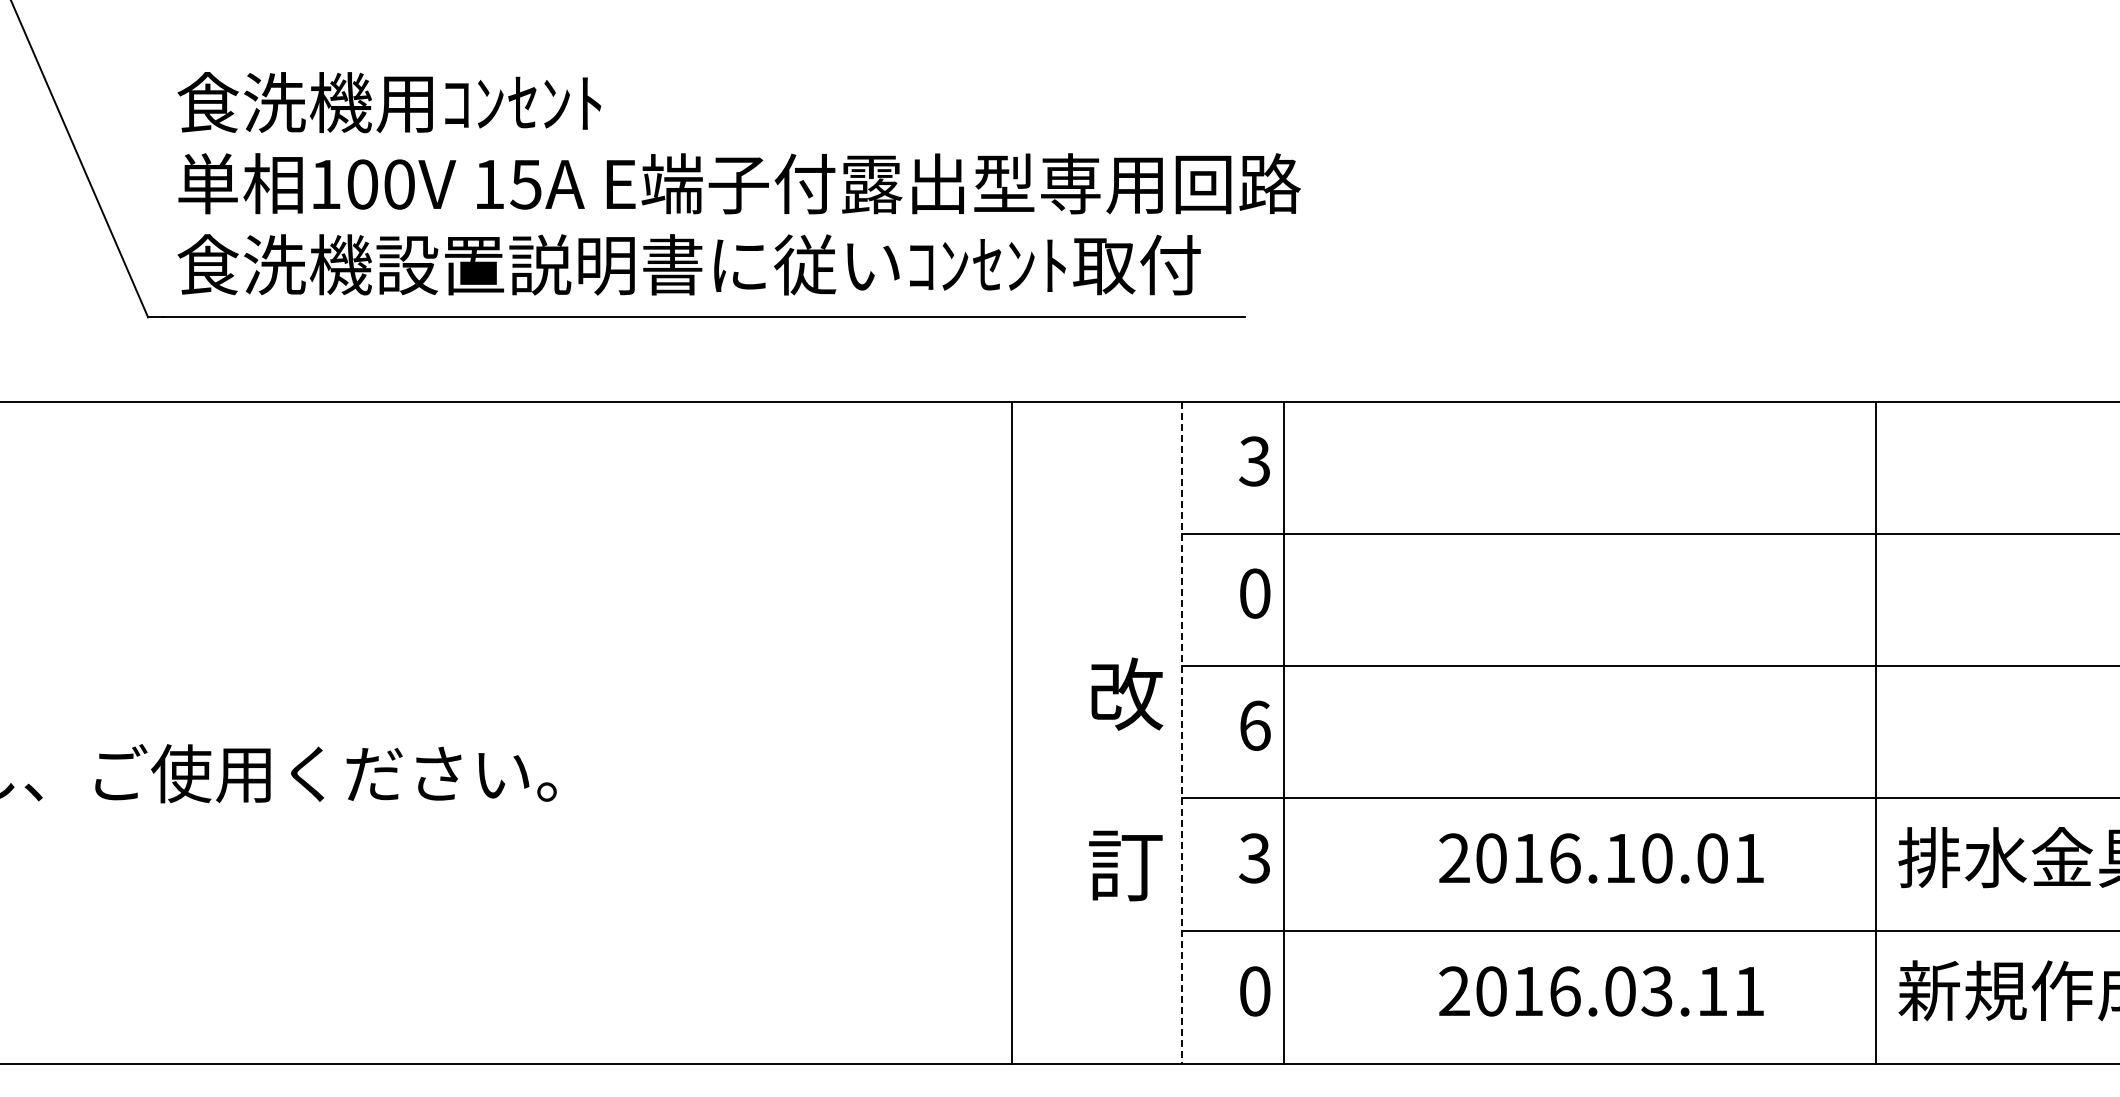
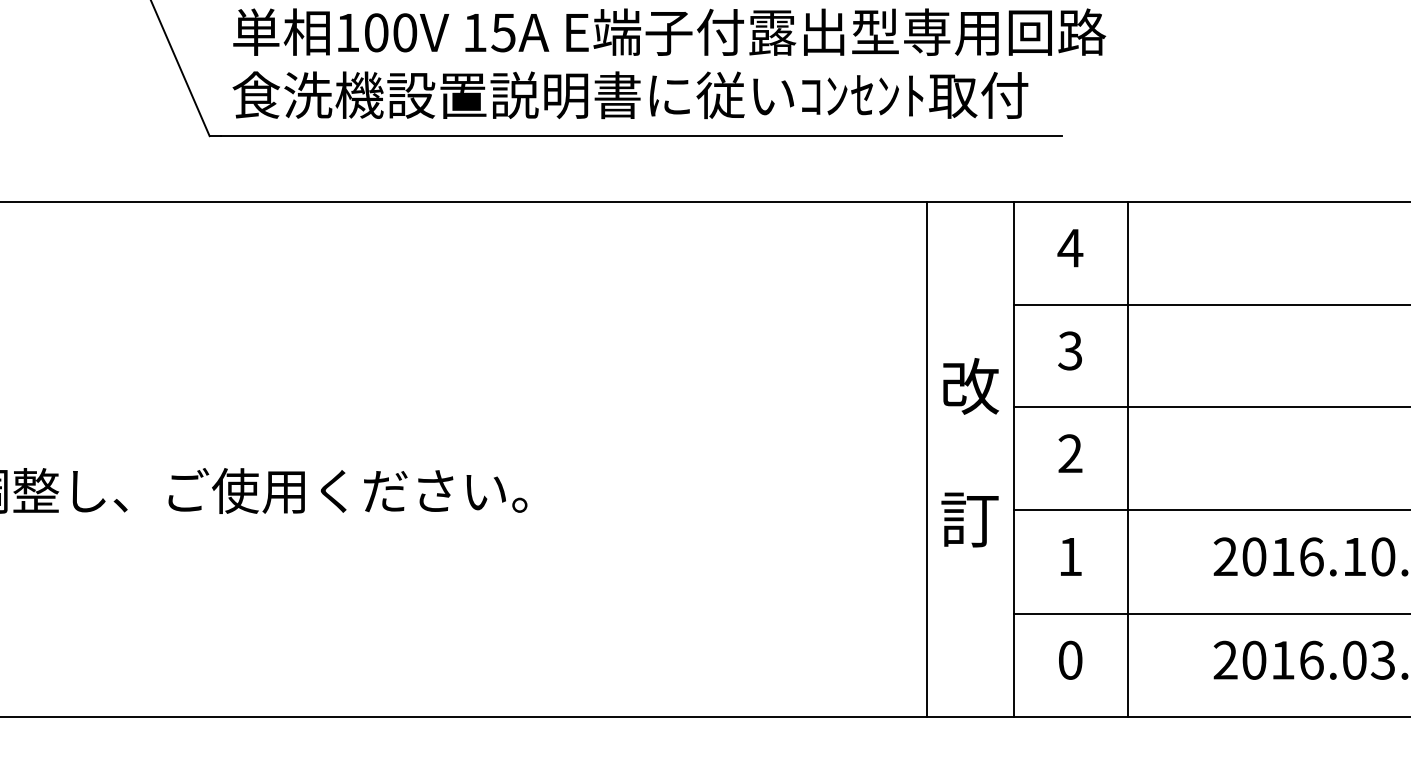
text: (1254, 461) -> (1070, 248), 3 -> 4
text: (1254, 593) -> (1070, 350), 0 -> 3
text: (1254, 725) -> (1070, 453), 6 -> 2
line: (1011, 732) -> (926, 458), moved
line: (1283, 732) -> (1127, 458), moved
line: (1181, 733) -> (1013, 459), dashed -> solid
text: (1126, 779) -> (970, 452), moved
text: (1254, 858) -> (1070, 556), 3 -> 1

